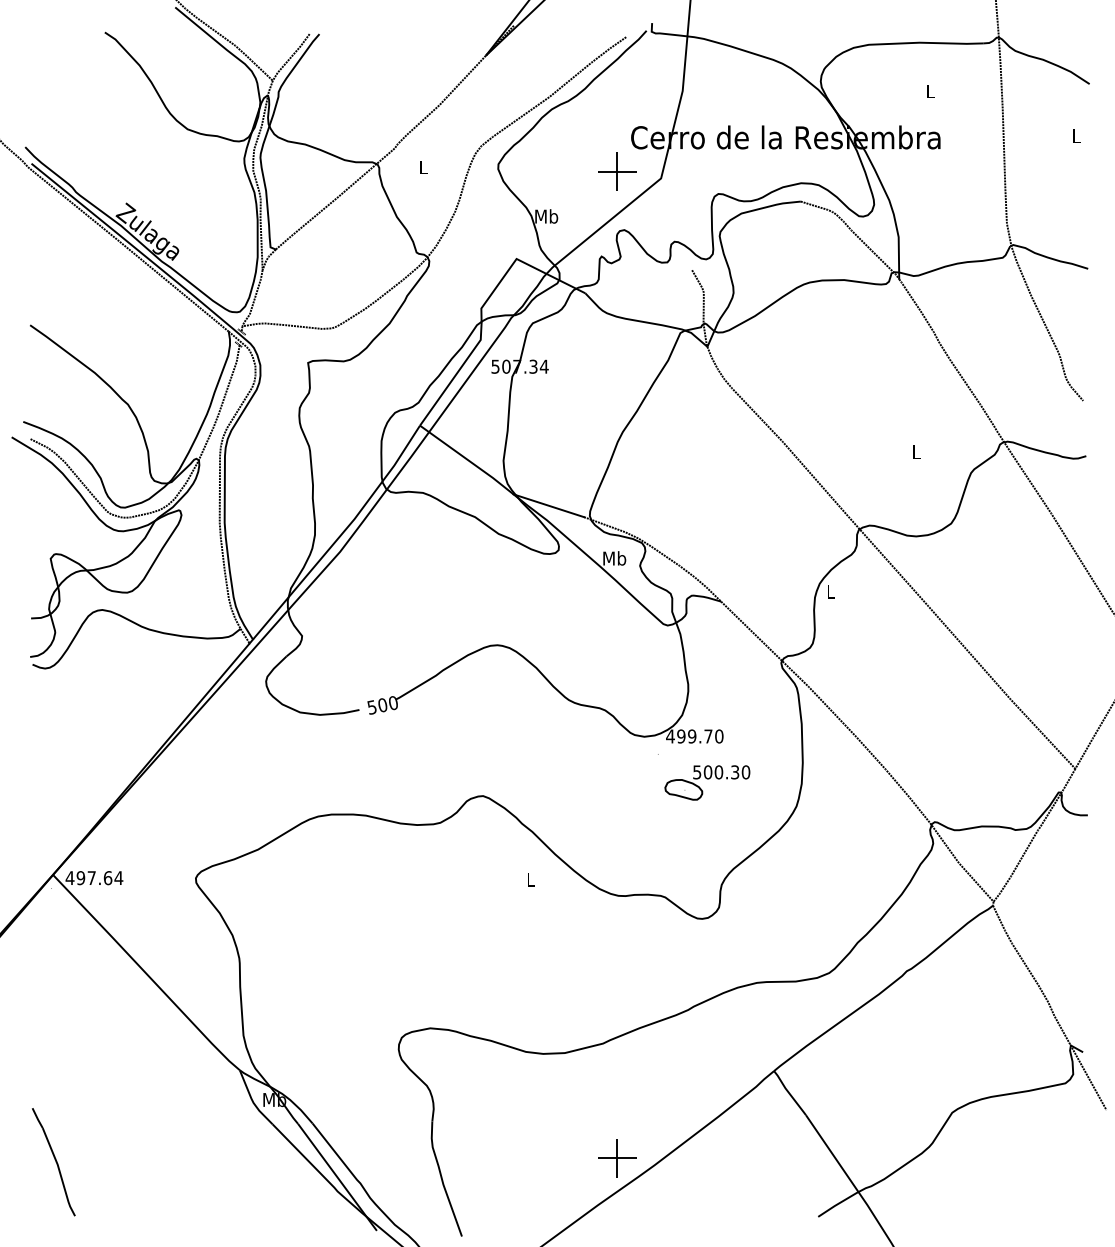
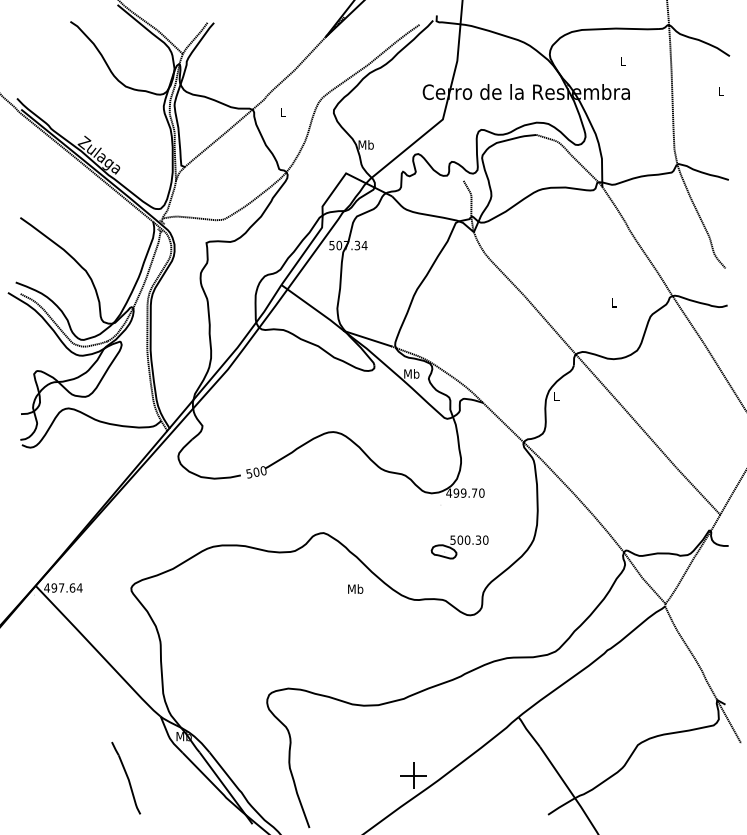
part: (617, 171) -> (413, 114), removed
part: (706, 783) -> (459, 547), moved
text: (530, 878) -> (355, 588), L -> Mb
part: (52, 1161) -> (125, 777), moved

